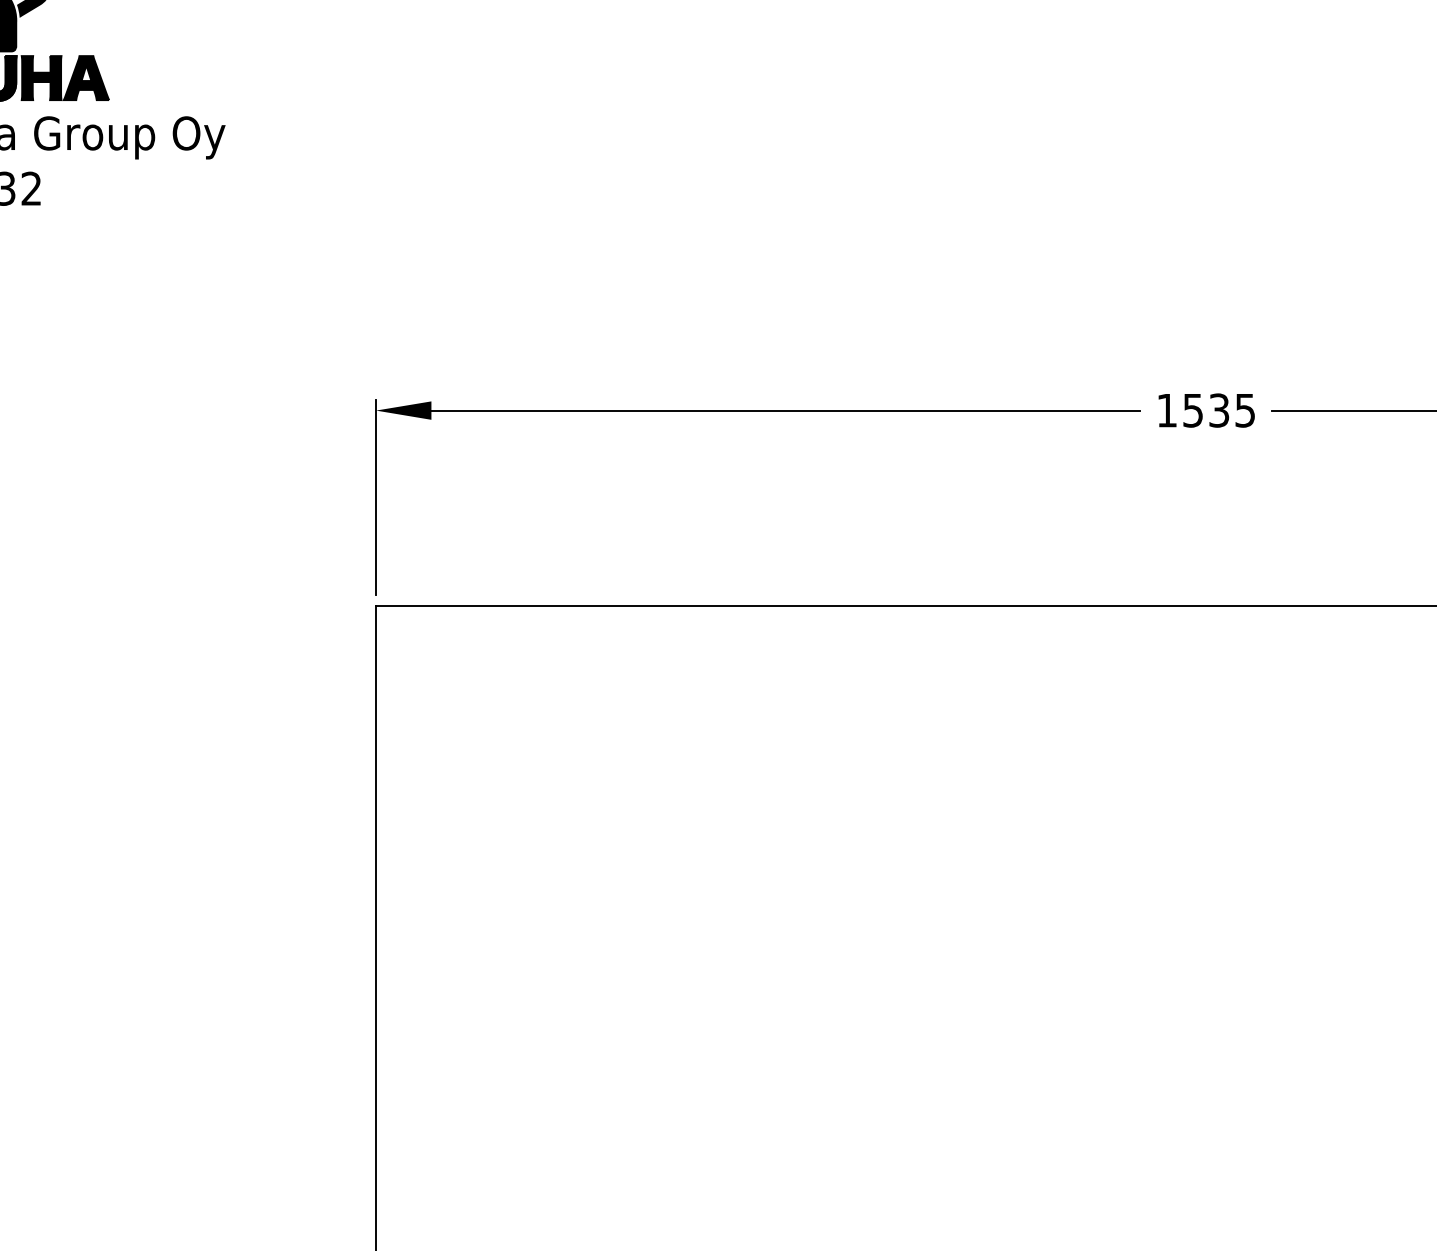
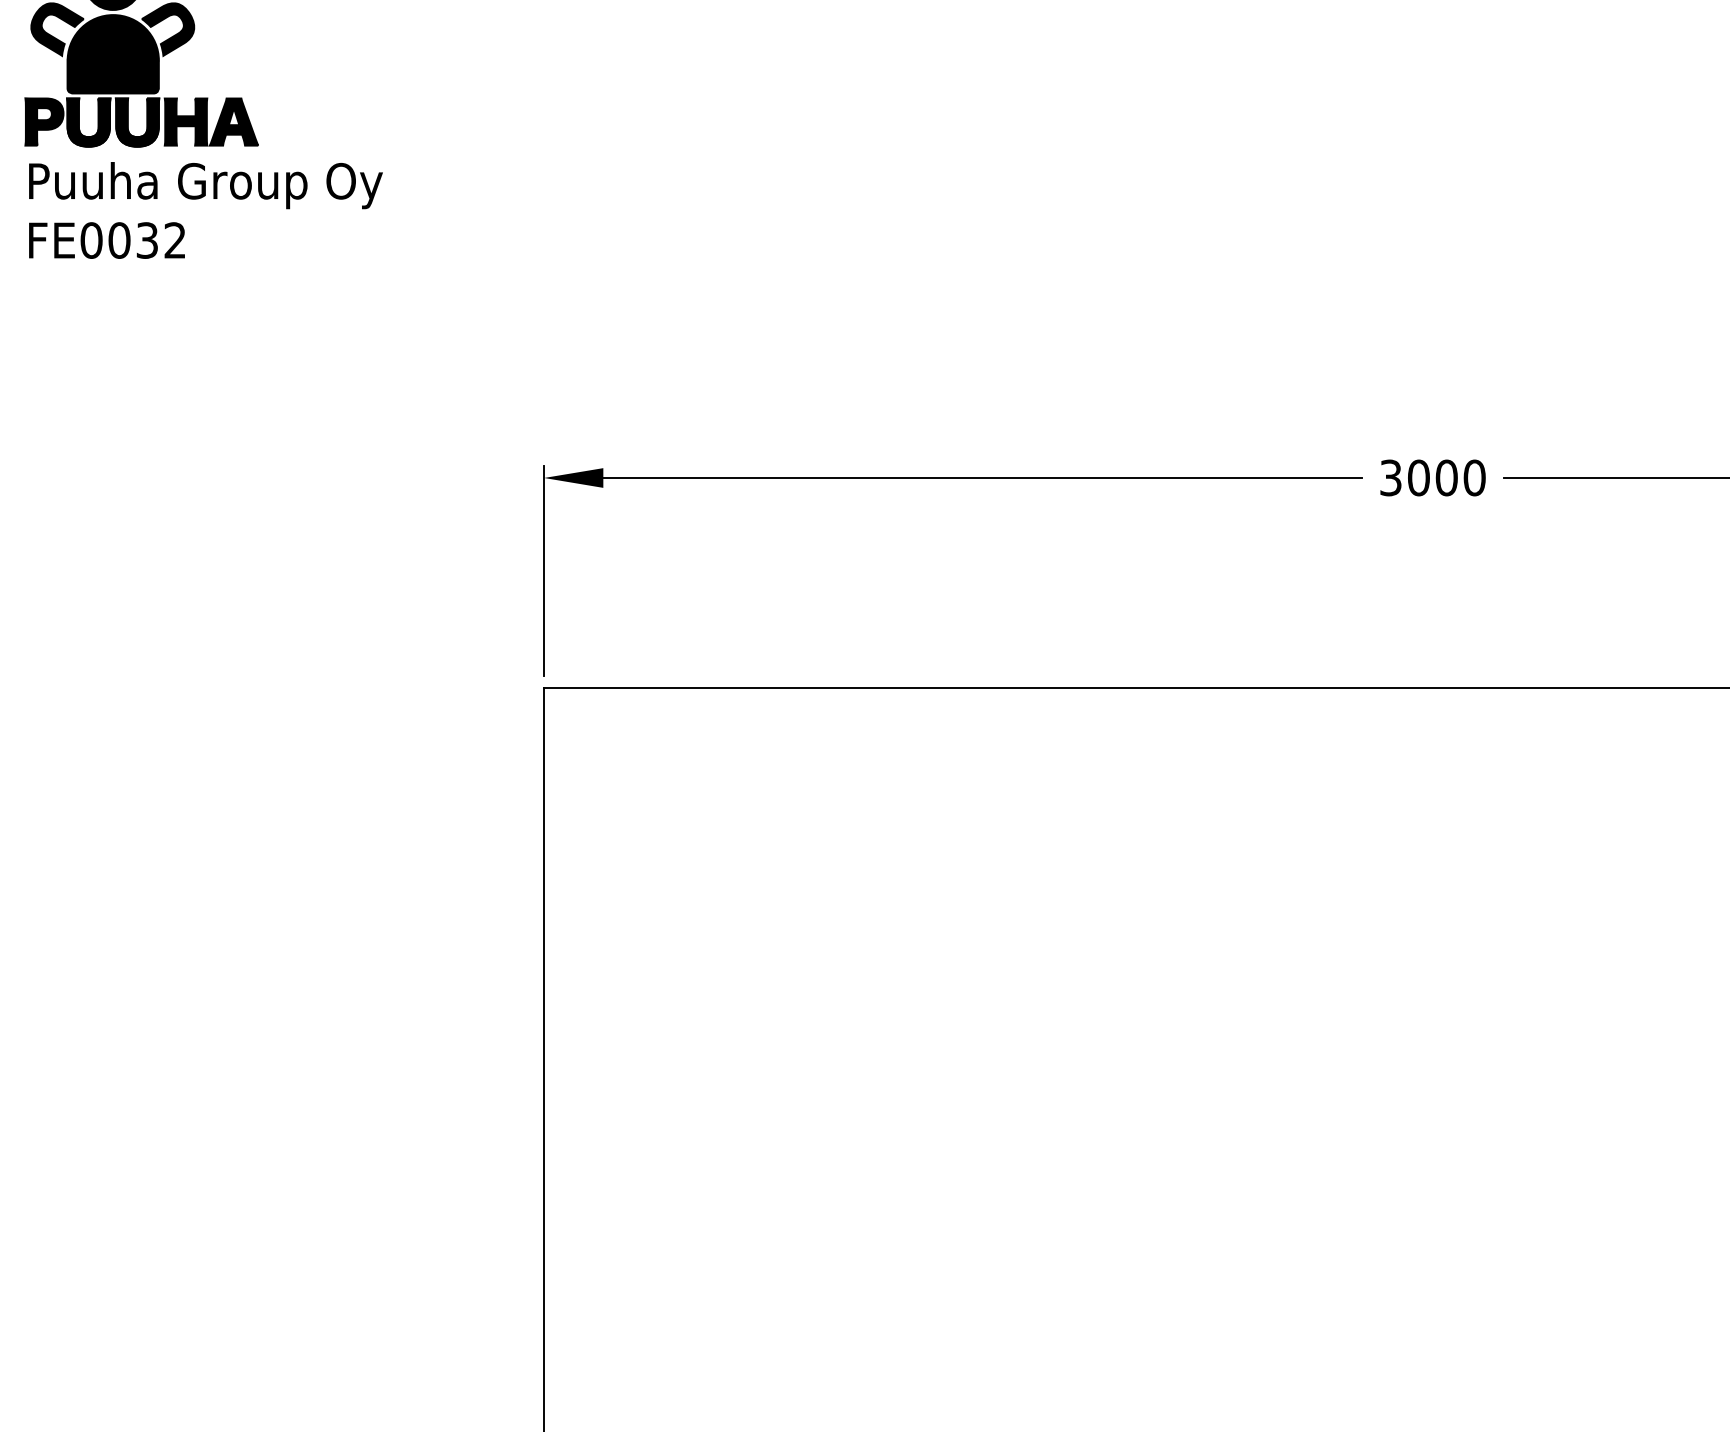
text: (1205, 410) -> (1432, 477), 1535 -> 3000

